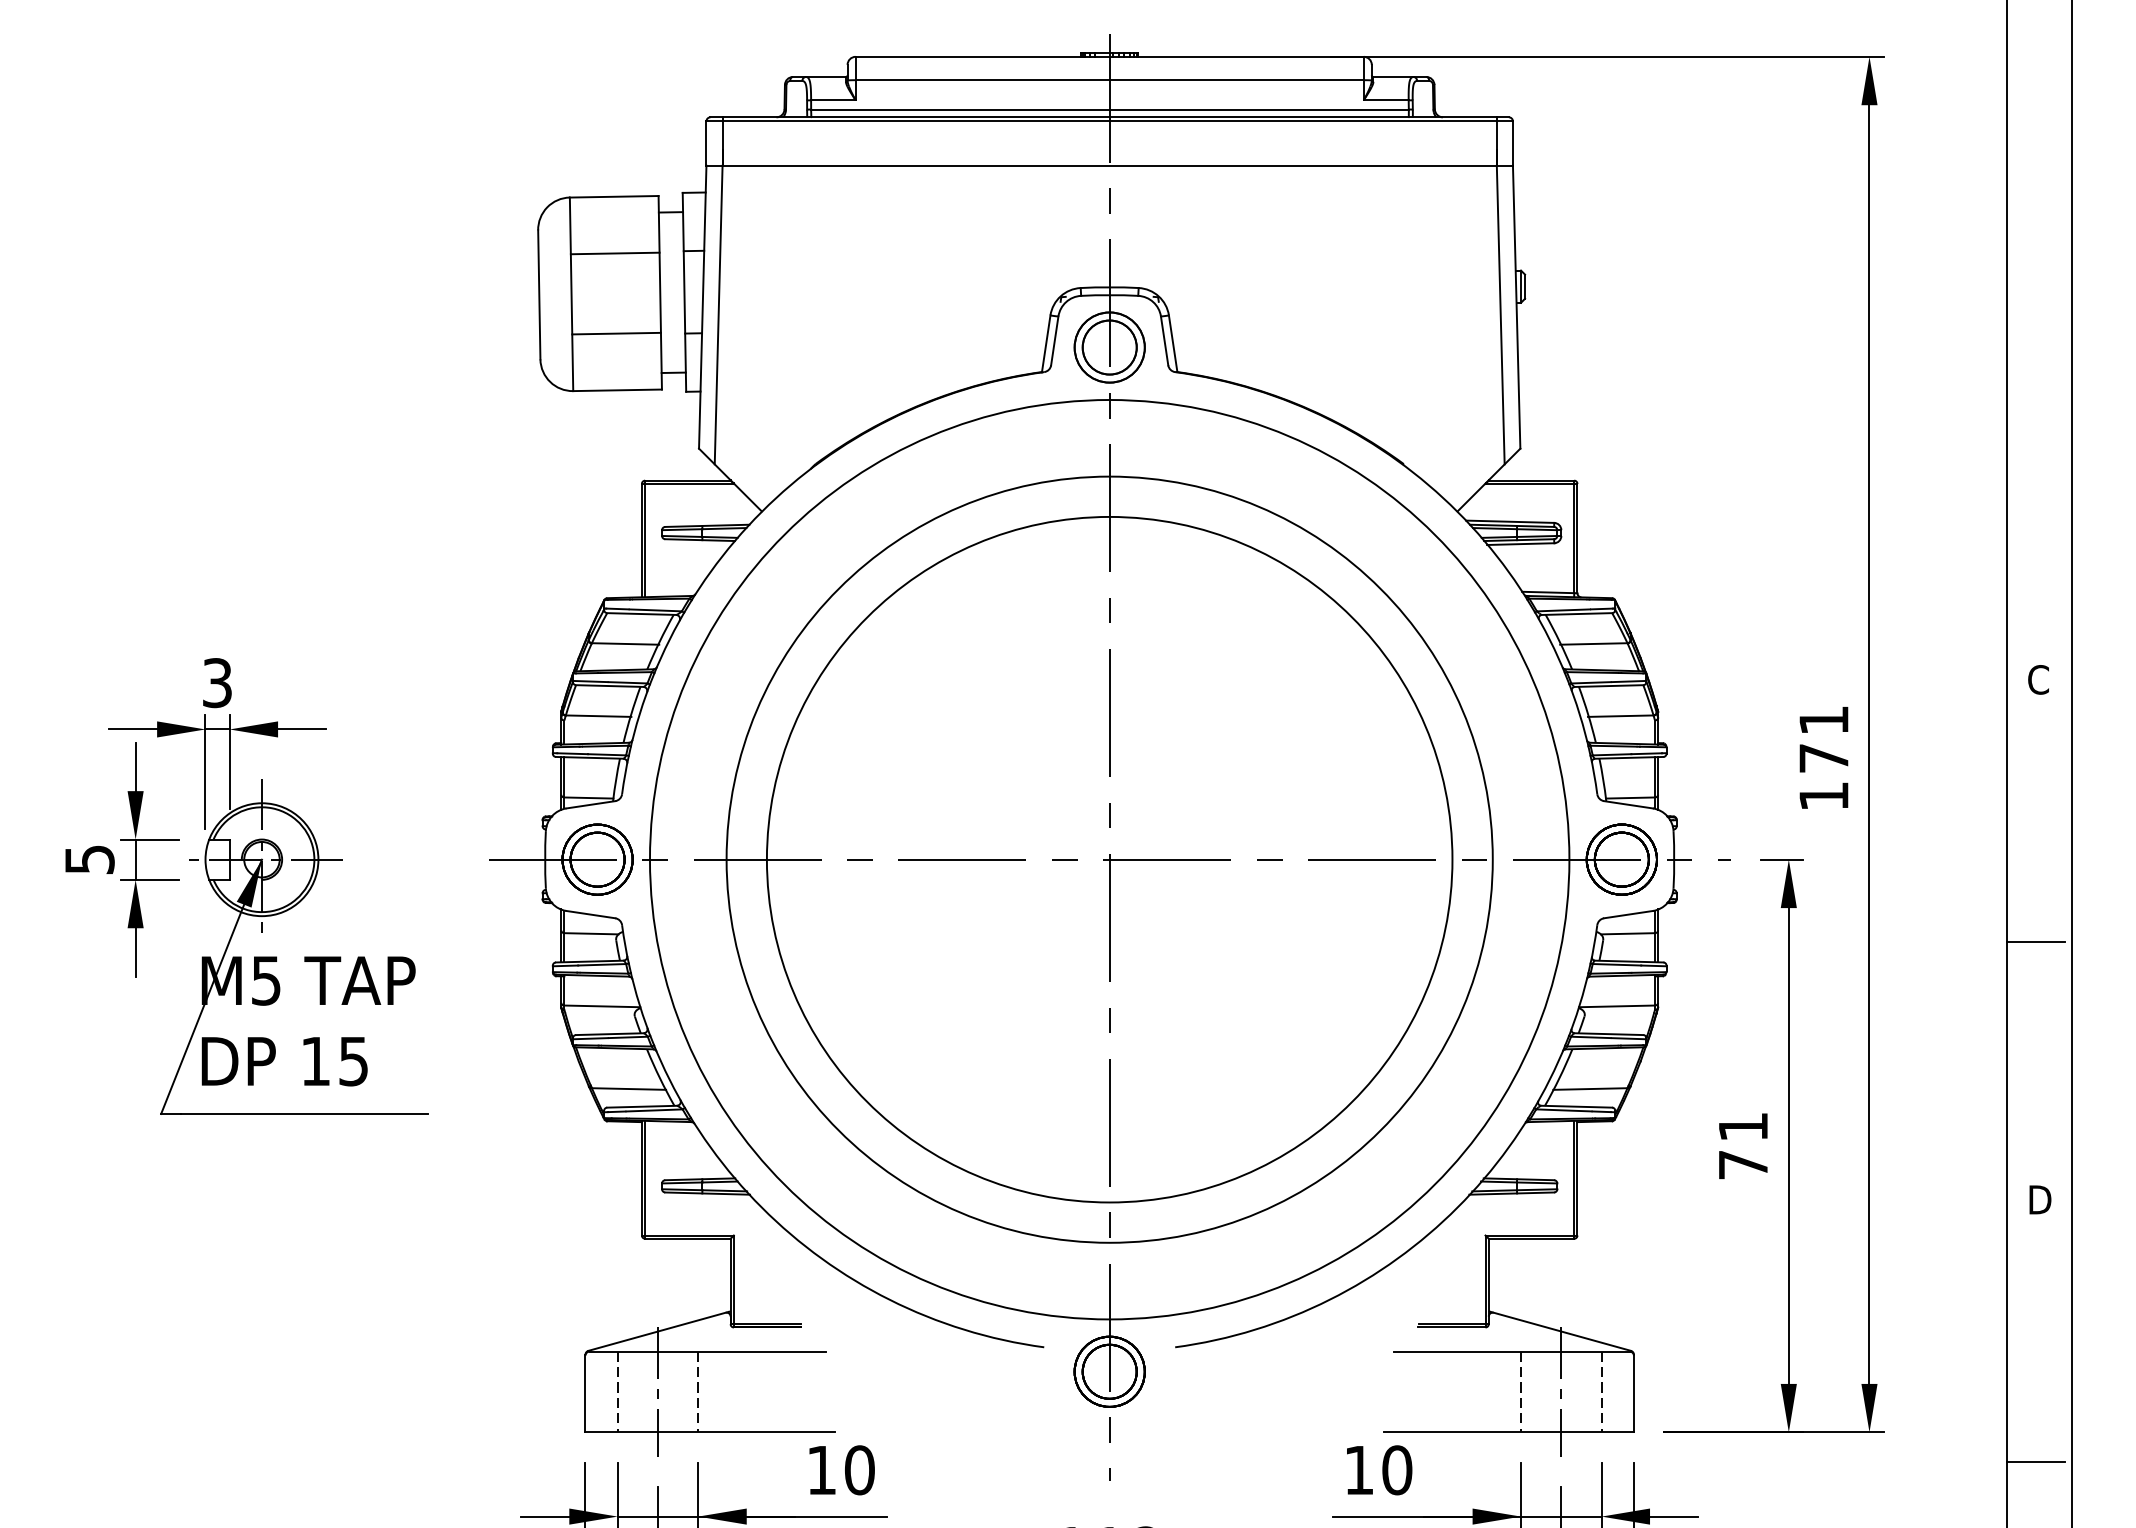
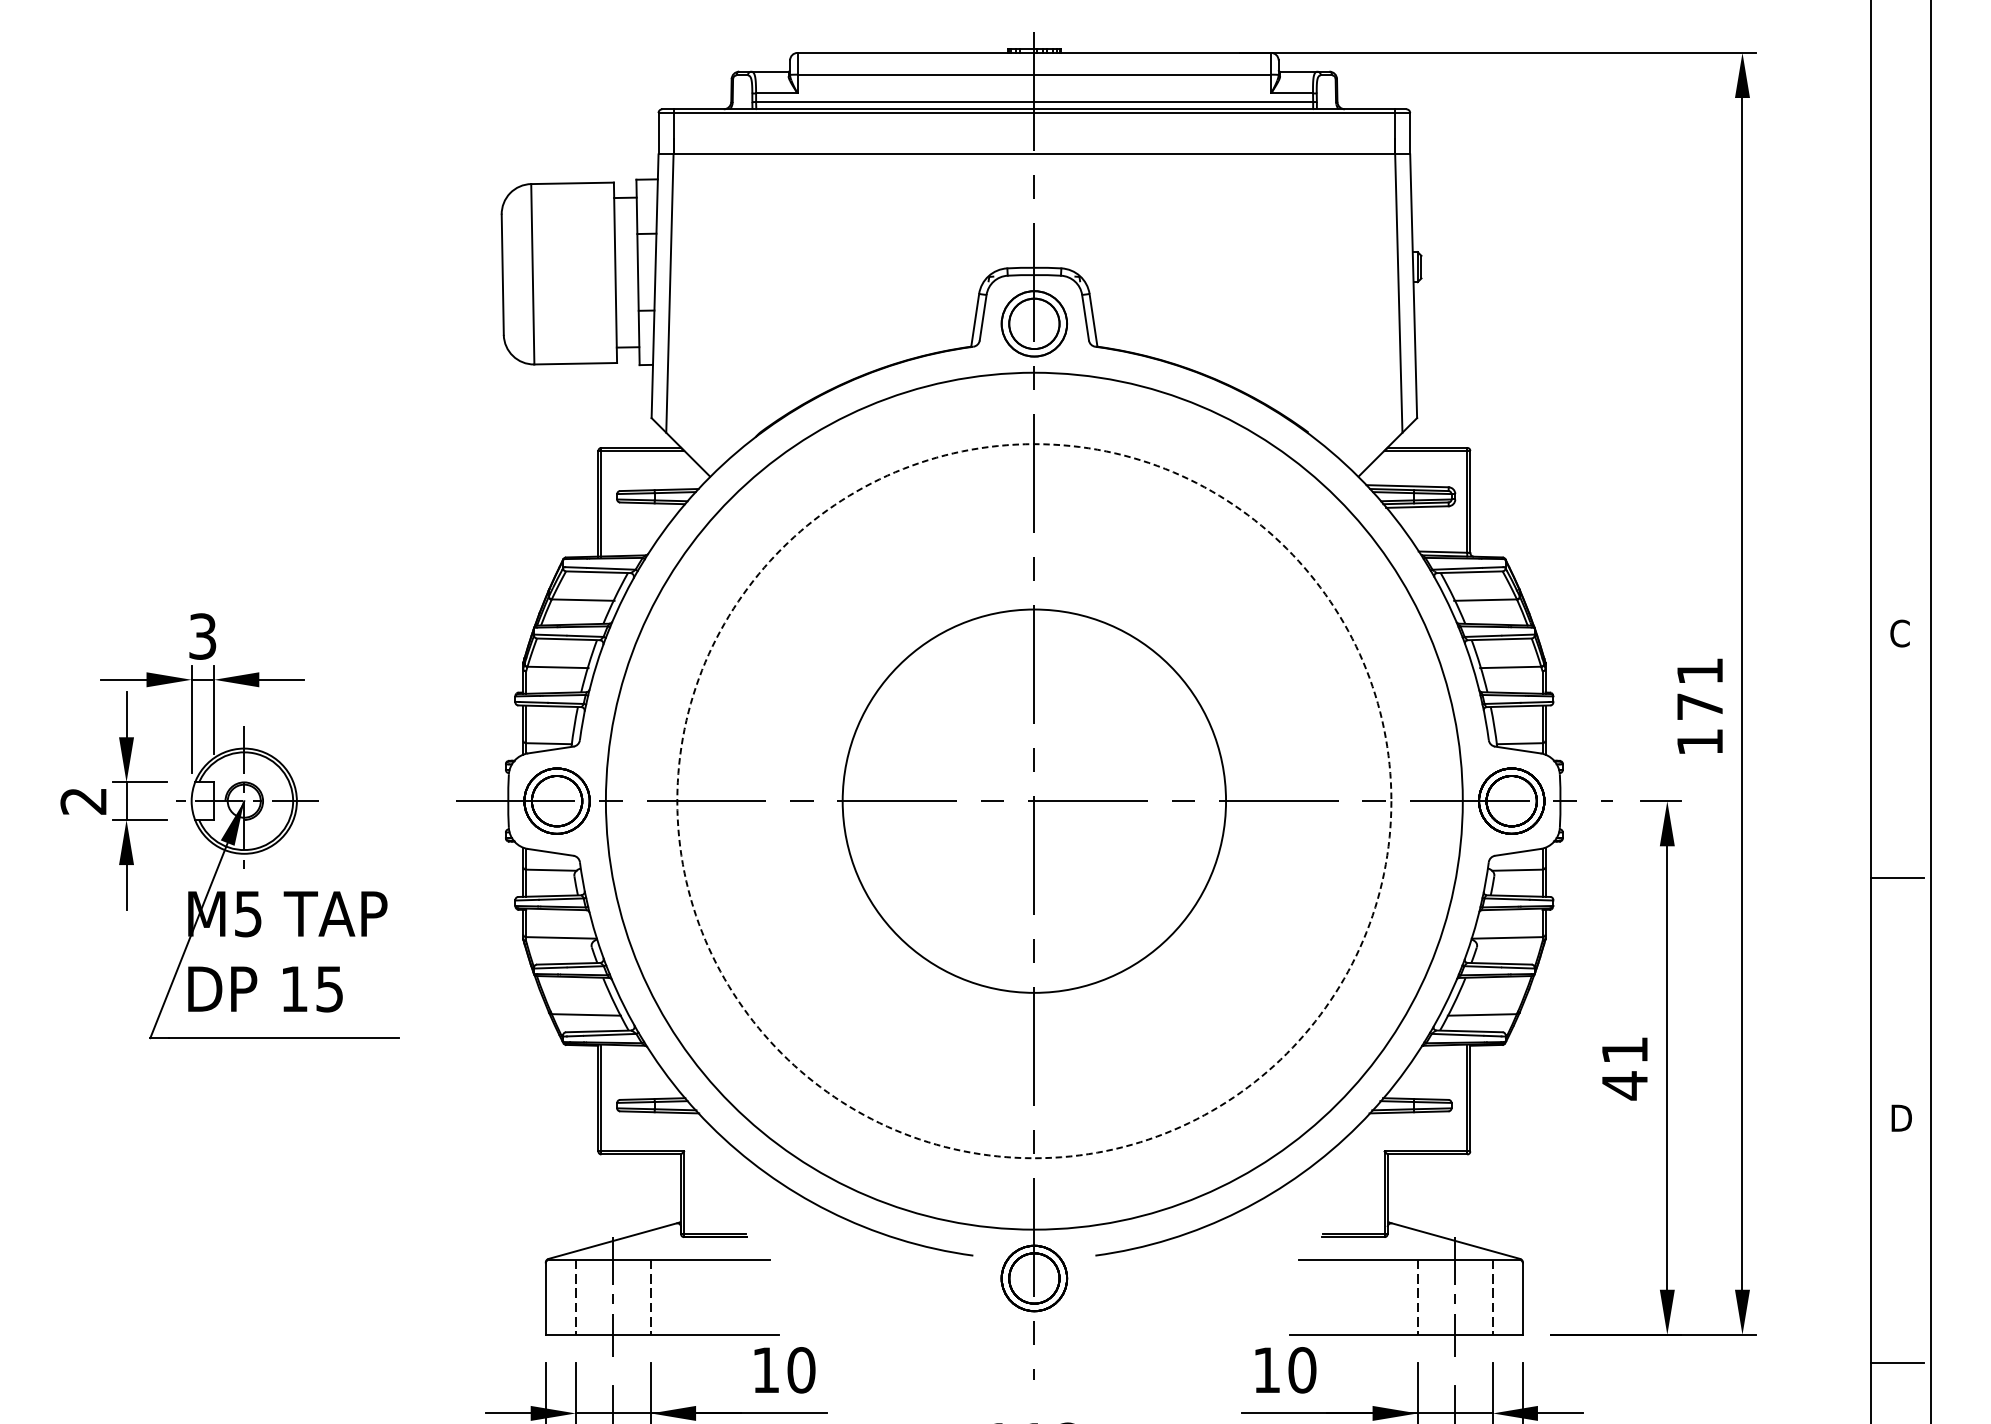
line: (614, 253) -> (572, 236), removed
line: (616, 333) -> (574, 310), removed
text: (89, 859) -> (83, 801), 5 -> 2
circle: (1109, 859) -> (1034, 801), size x0.6
circle: (1109, 859) -> (1034, 801), solid -> dashed
text: (1743, 1164) -> (1625, 1085), 71 -> 41

